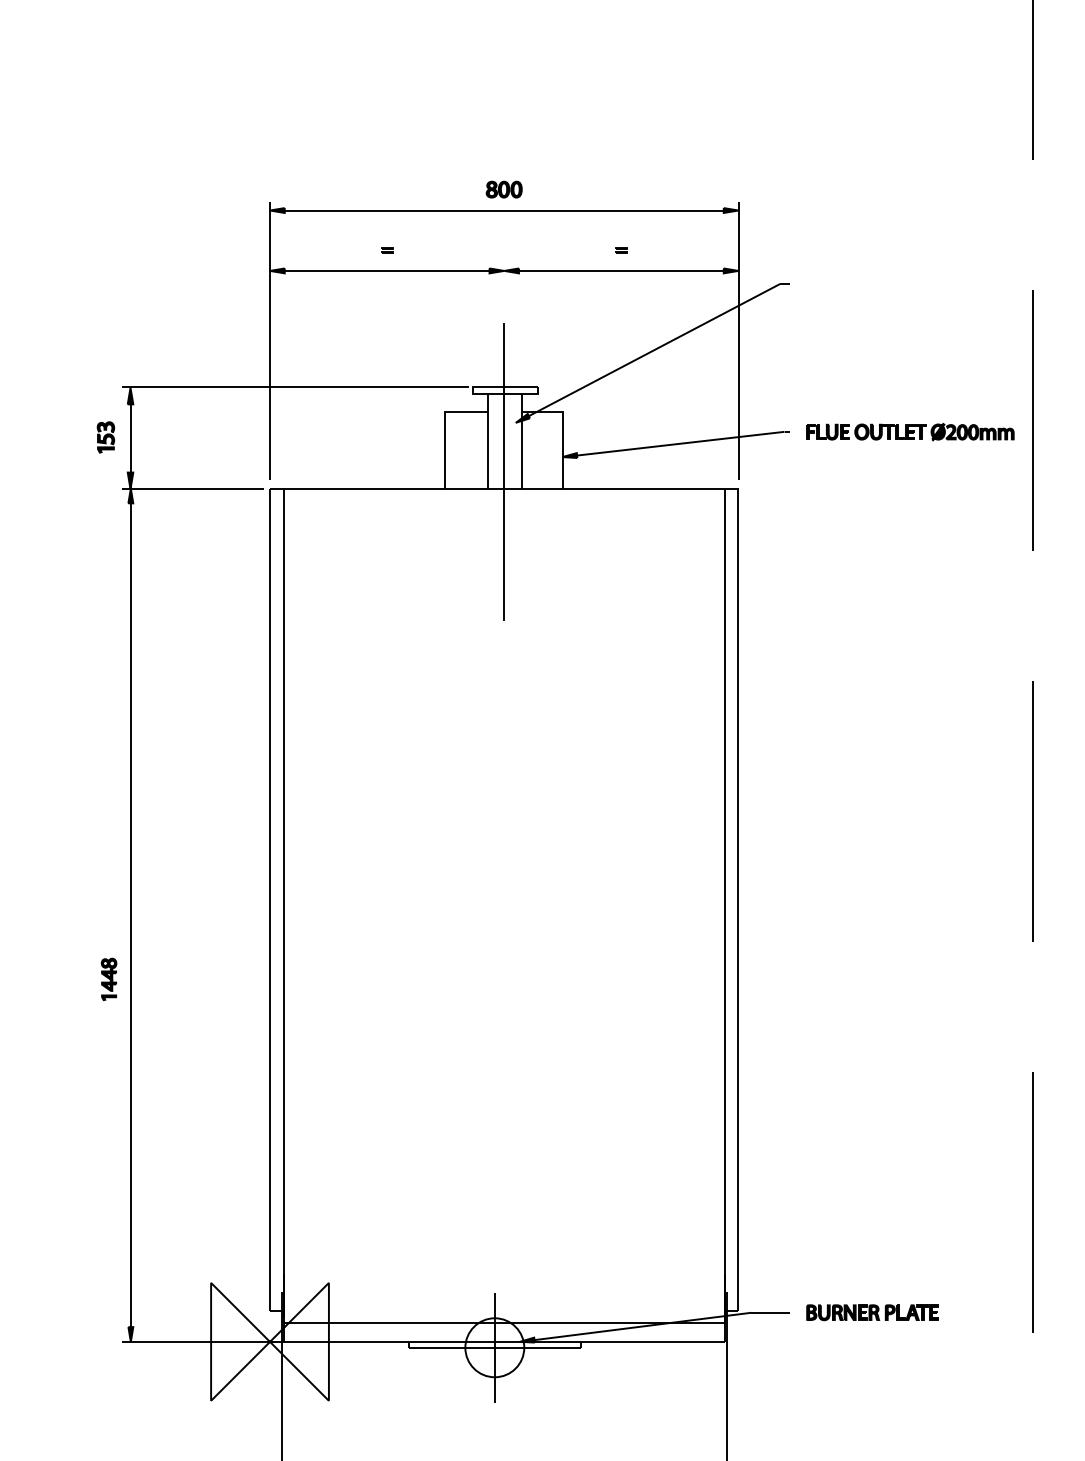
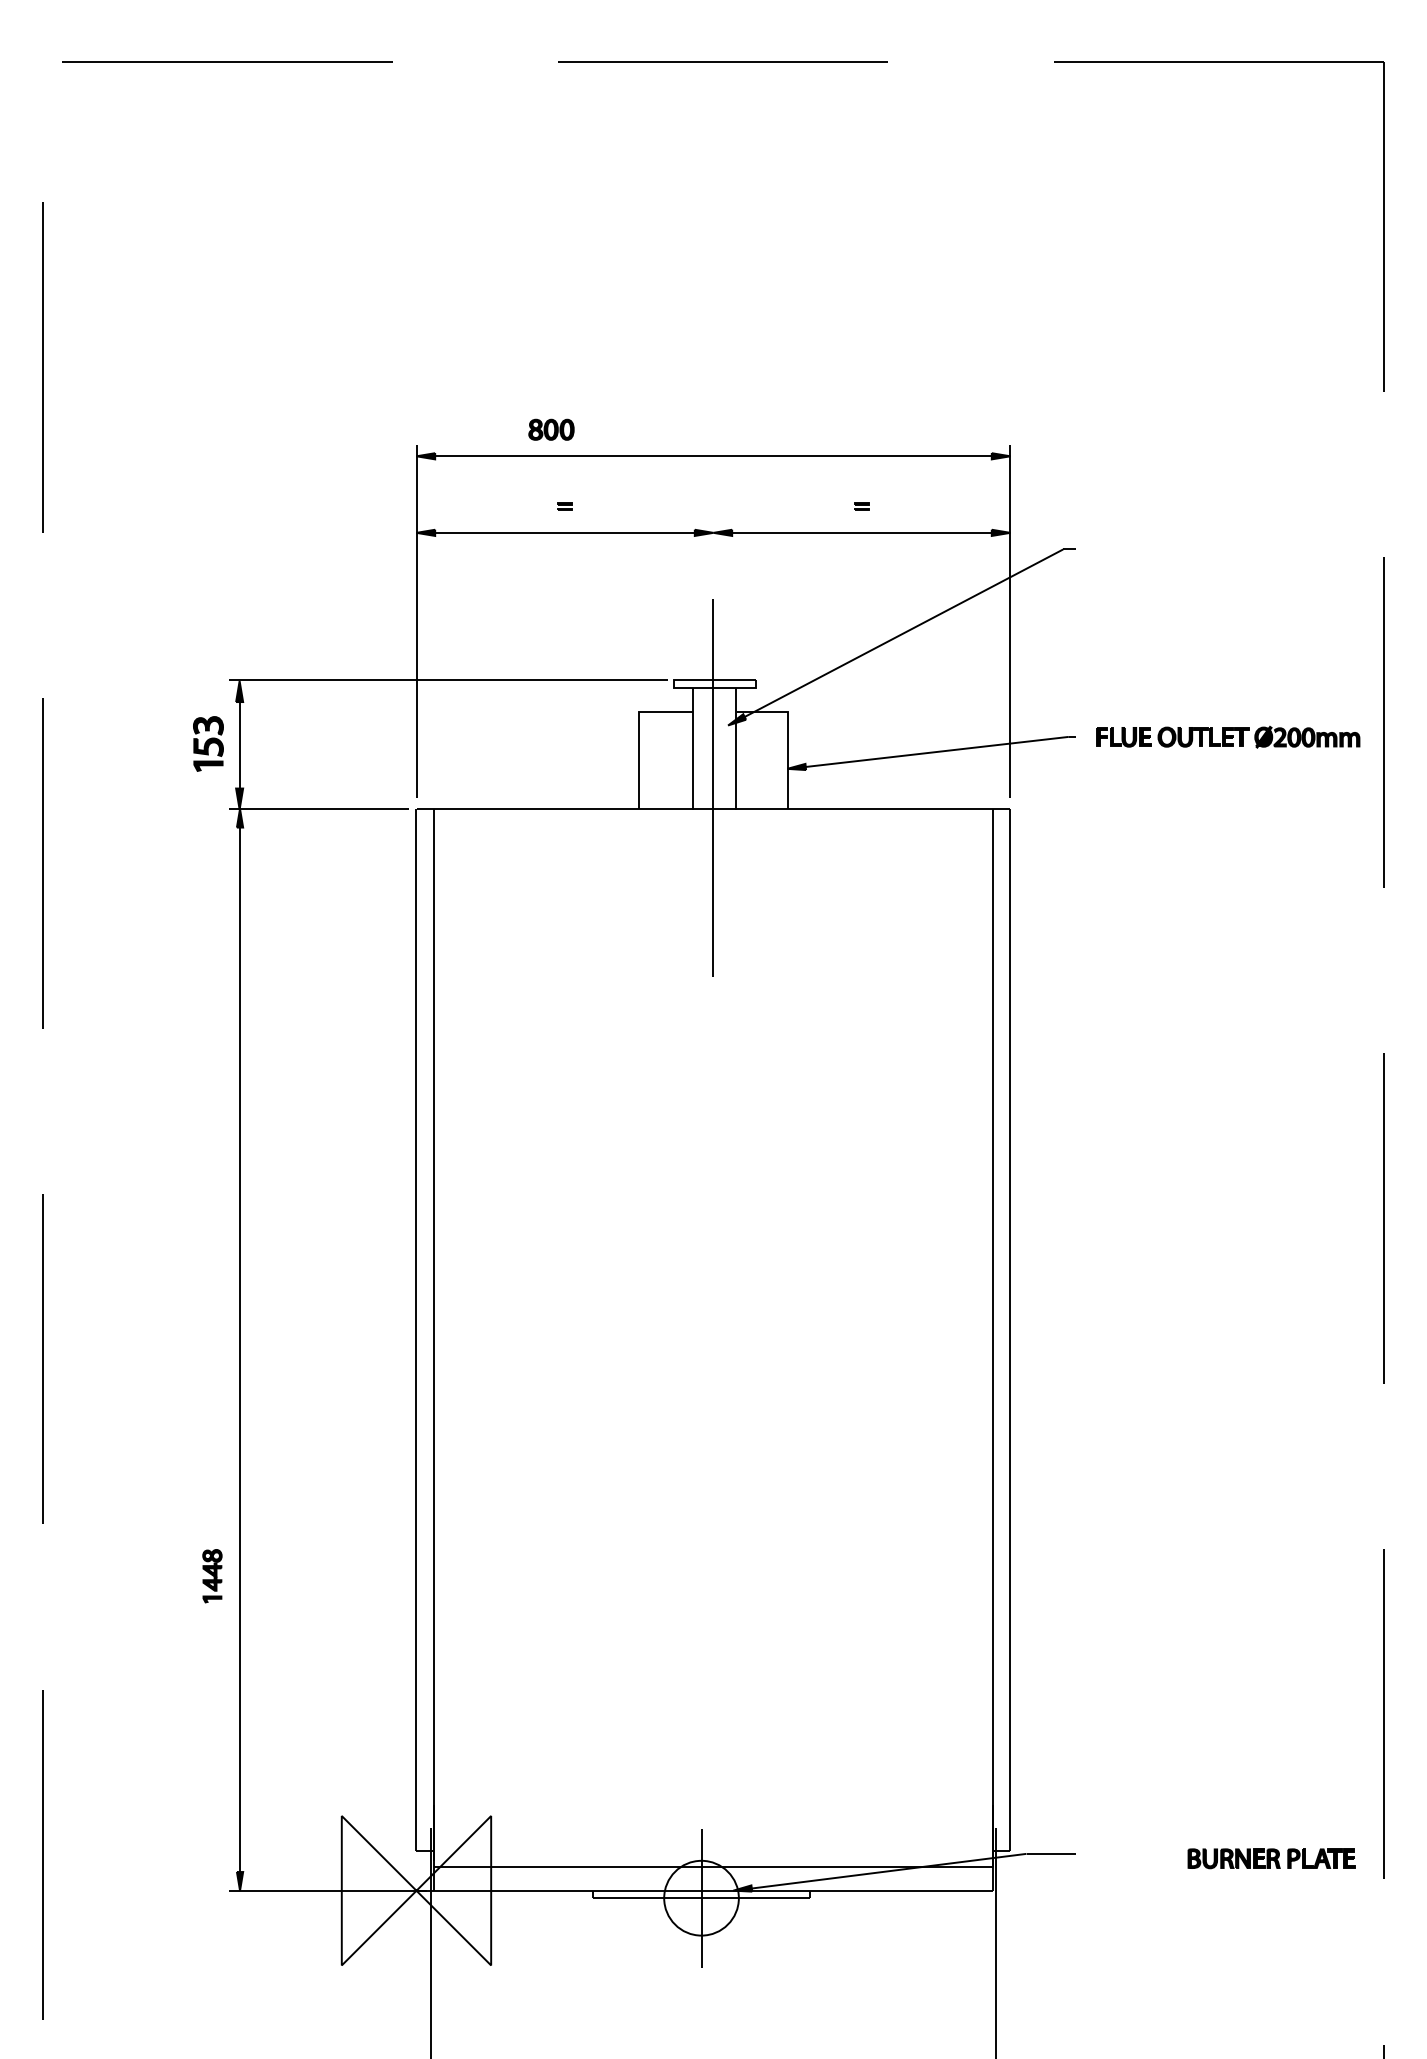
part: (504, 189) -> (551, 429), moved
part: (105, 437) -> (208, 743), size x1.4
part: (109, 979) -> (212, 1576), moved
part: (872, 1312) -> (1271, 1858), moved

